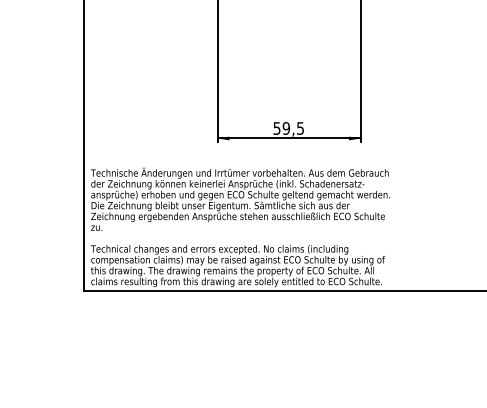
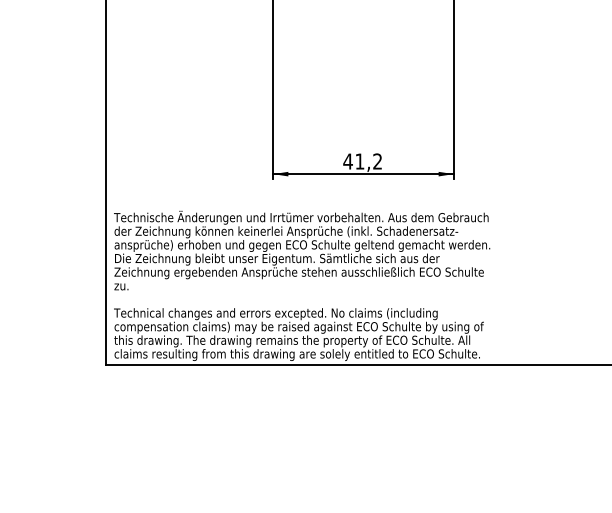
text: (288, 128) -> (362, 161), 59,5 -> 41,2

